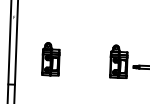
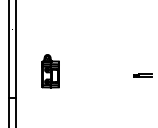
part: (118, 61) -> (118, 71), removed

